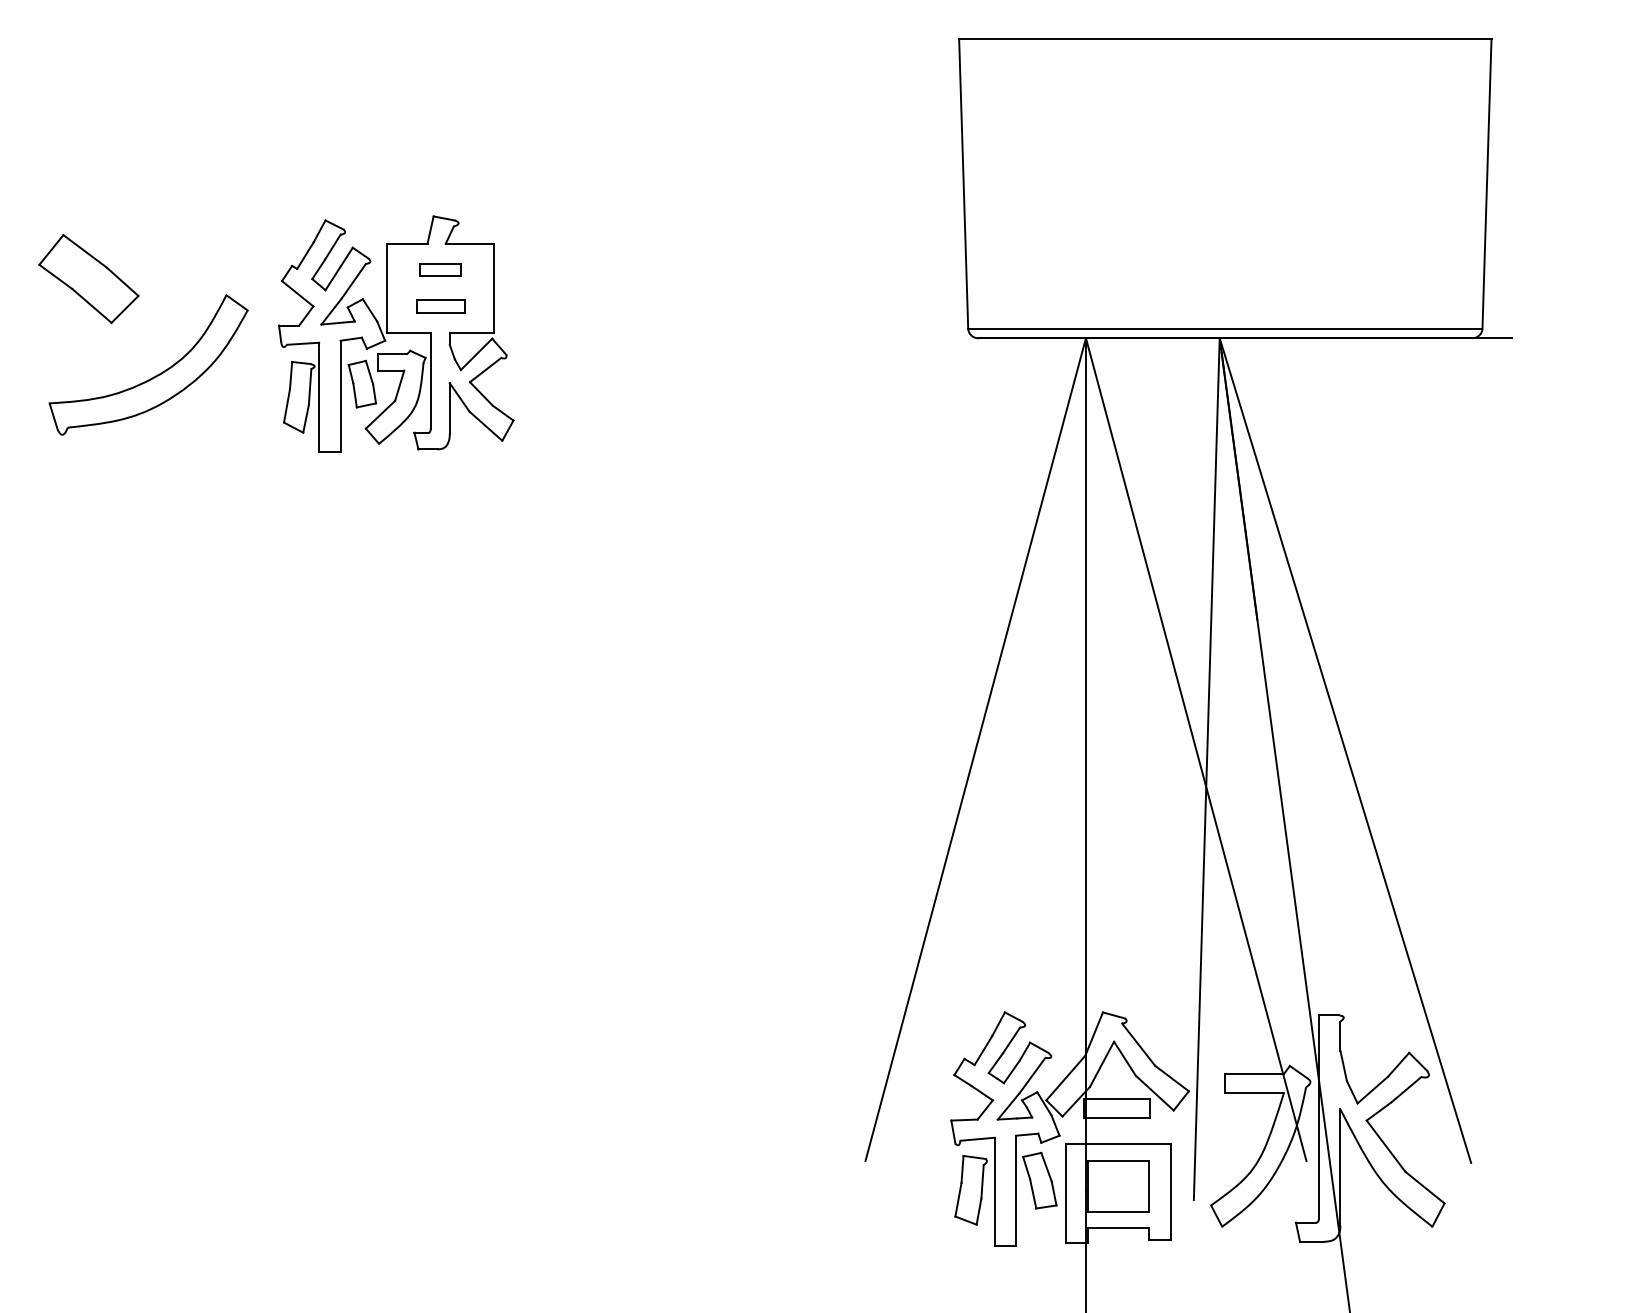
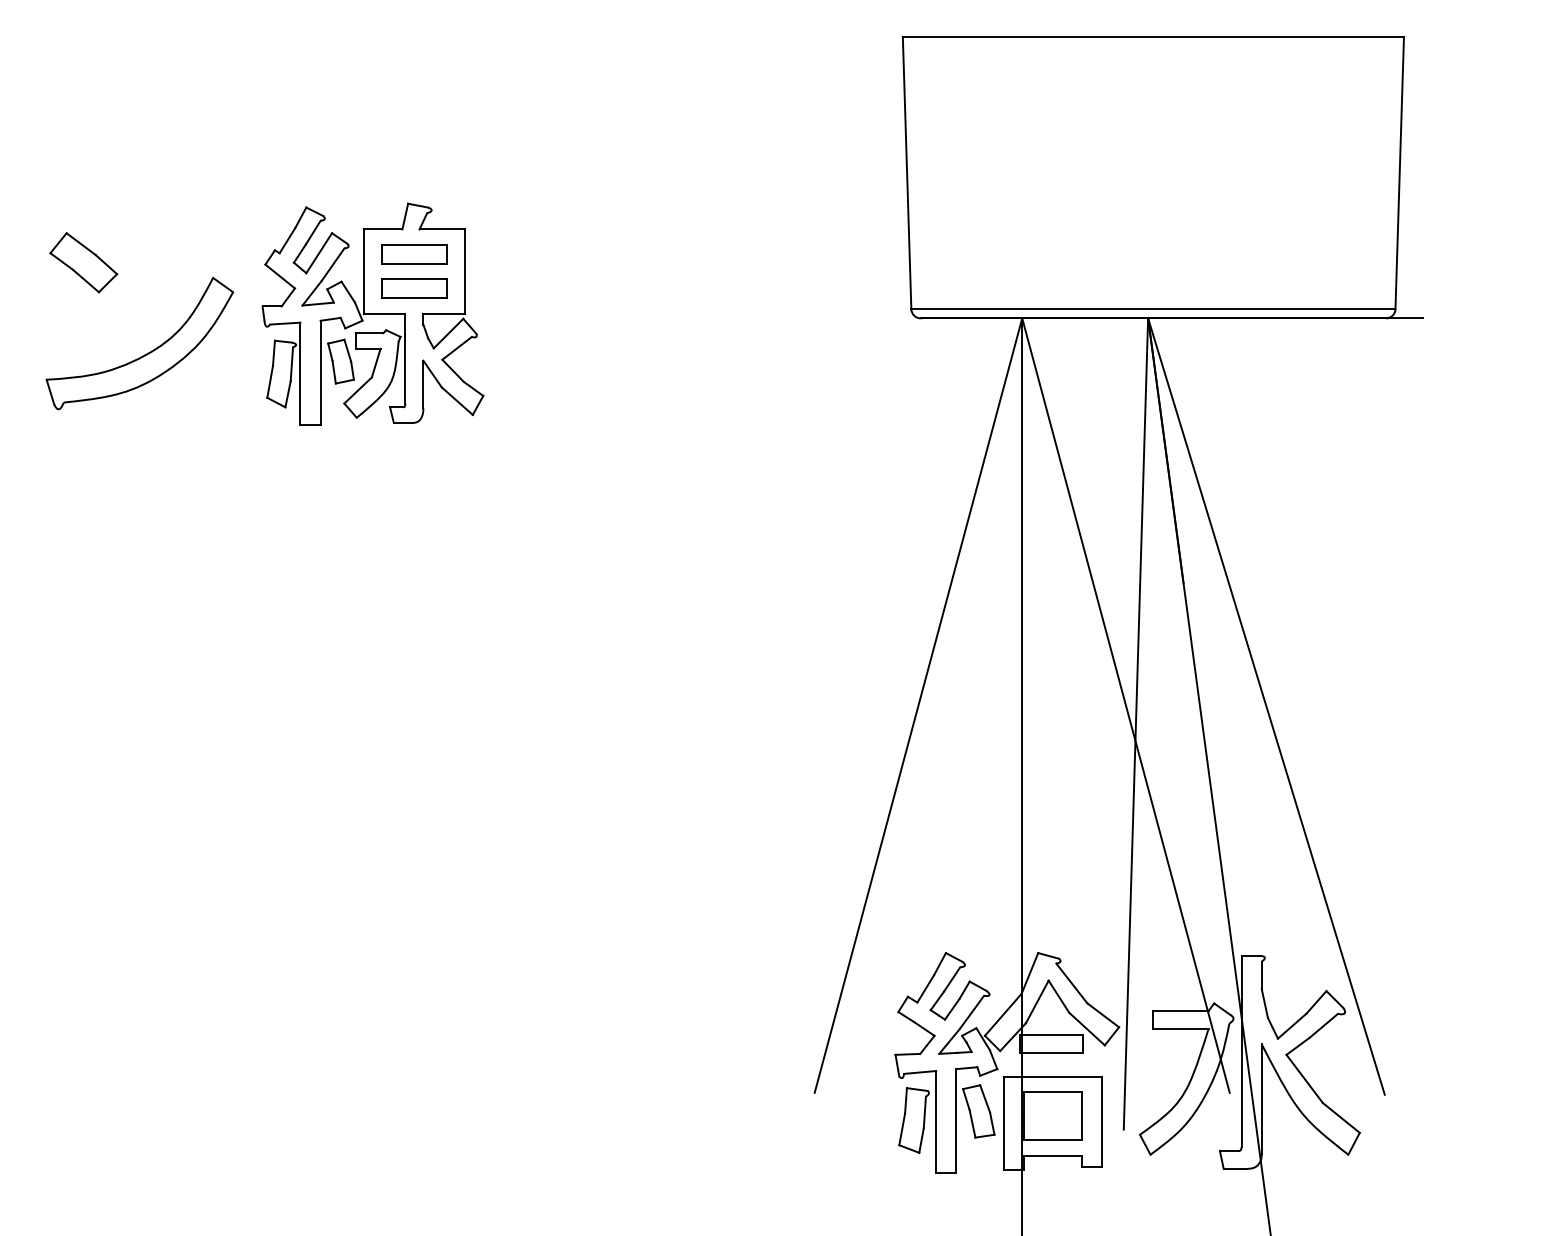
part: (440, 270) -> (414, 254), size x1.67
part: (88, 278) -> (83, 262), size x0.71
part: (440, 306) -> (414, 288), size x1.43

